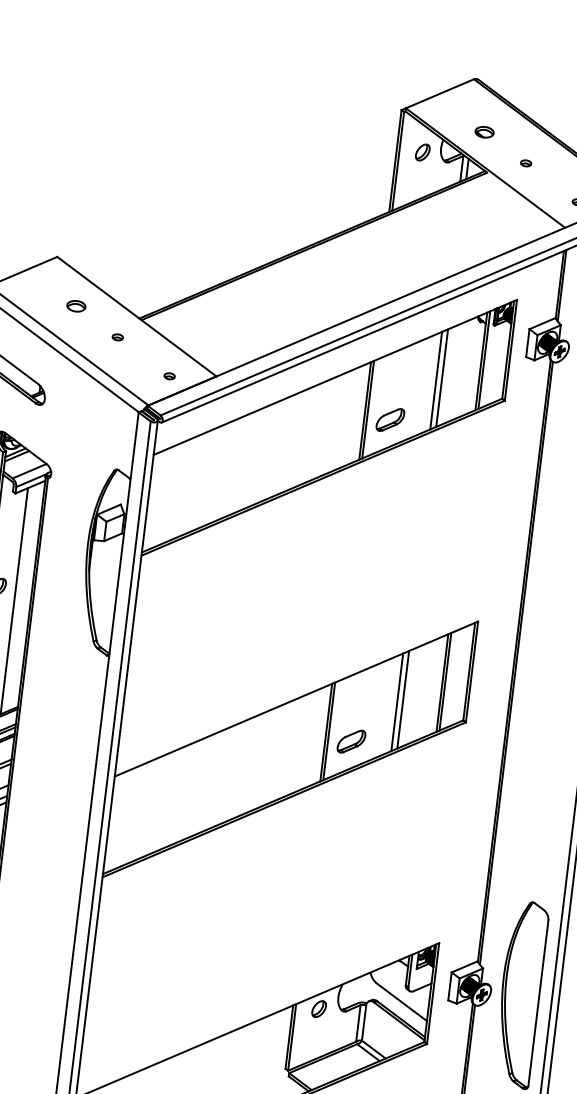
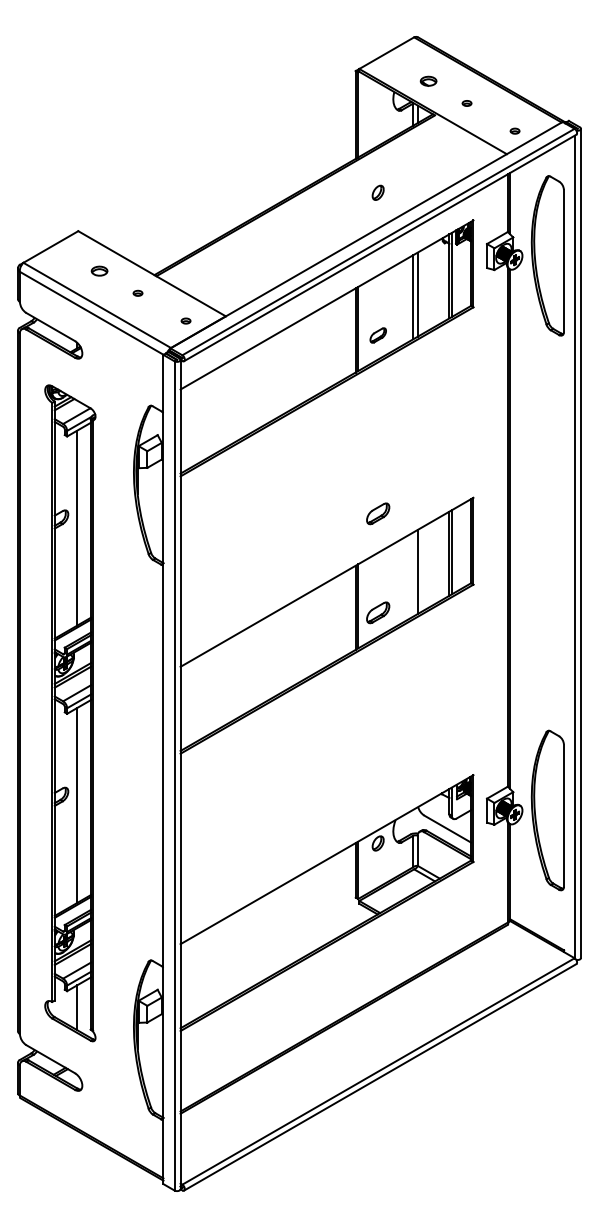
part: (422, 152) -> (377, 192), moved
part: (390, 420) -> (378, 335), size x0.7
part: (365, 626) -> (378, 513), added
line: (397, 702) -> (413, 574), removed

